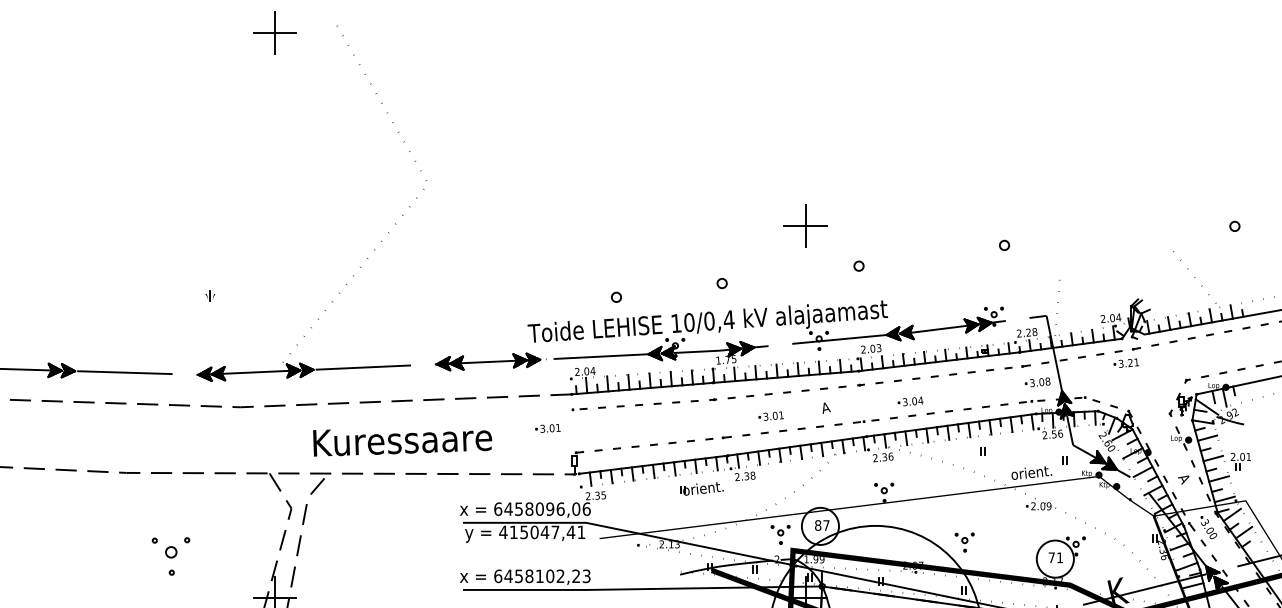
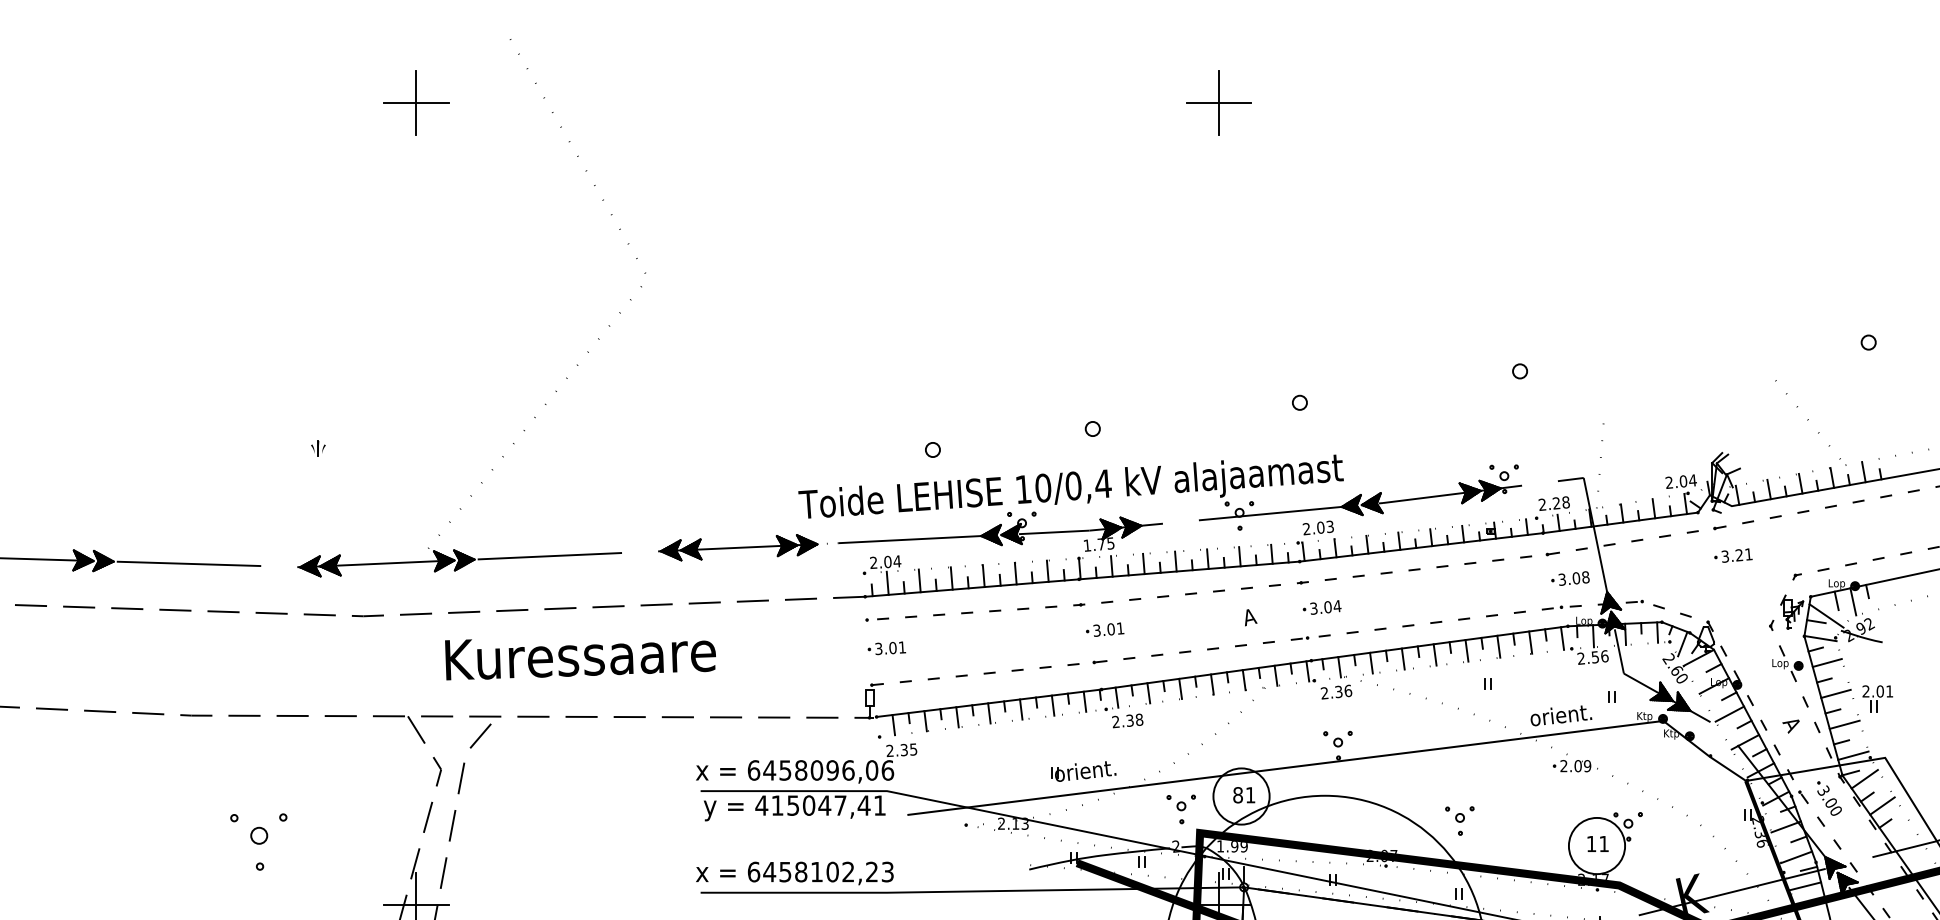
part: (274, 32) -> (415, 102), moved
part: (805, 225) -> (1218, 102), moved
part: (1126, 362) -> (1733, 554), moved
part: (910, 401) -> (1321, 607), moved
part: (770, 415) -> (1103, 628), moved
part: (547, 428) -> (886, 648), moved
text: (402, 442) -> (580, 658), moved
part: (701, 488) -> (1082, 770), moved
text: (826, 525) -> (1250, 795), 87 -> 81
text: (1051, 557) -> (1591, 843), 71 -> 11

